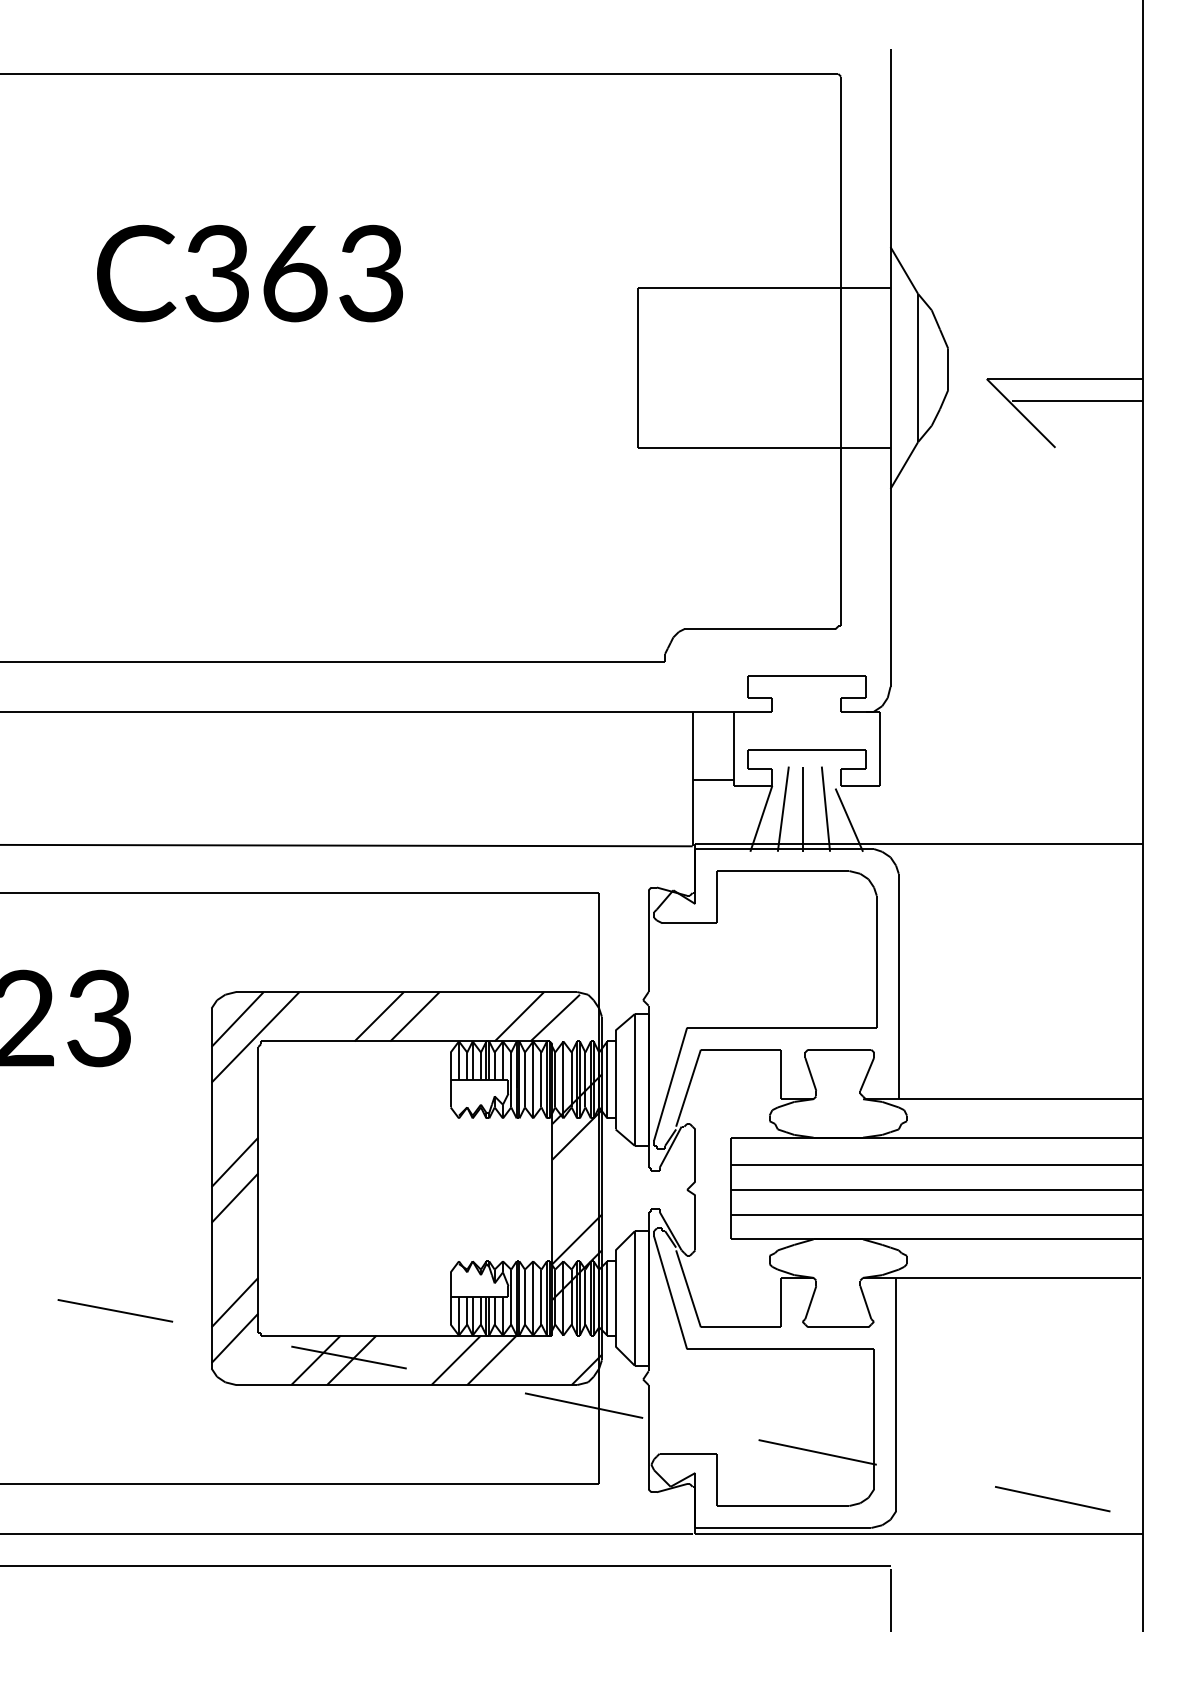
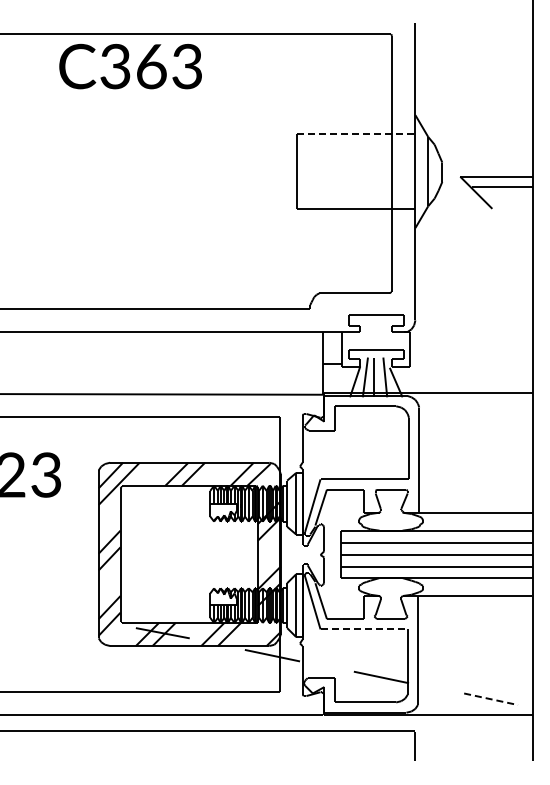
text: (249, 273) -> (130, 66), moved
line: (764, 288) -> (356, 134), solid -> dashed
line: (114, 1310) -> (53, 611), removed
line: (781, 1349) -> (364, 629), solid -> dashed
line: (1053, 1499) -> (491, 699), solid -> dashed

